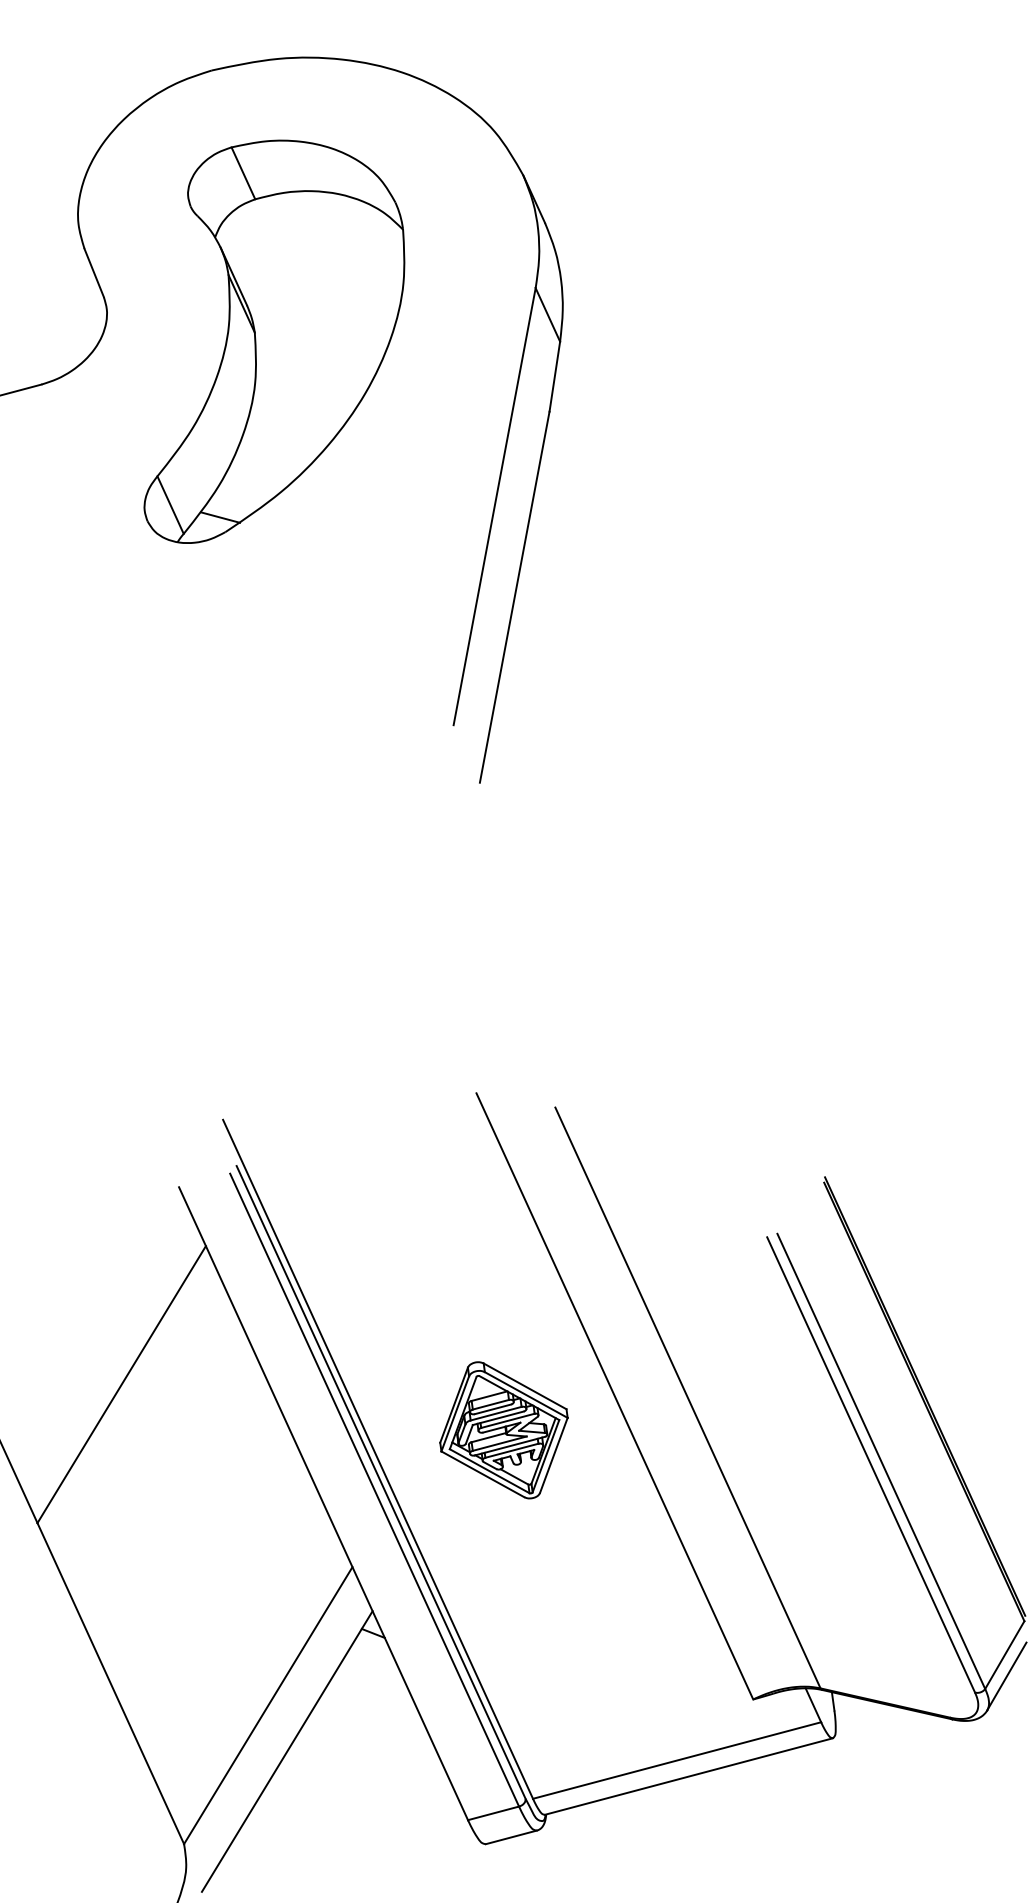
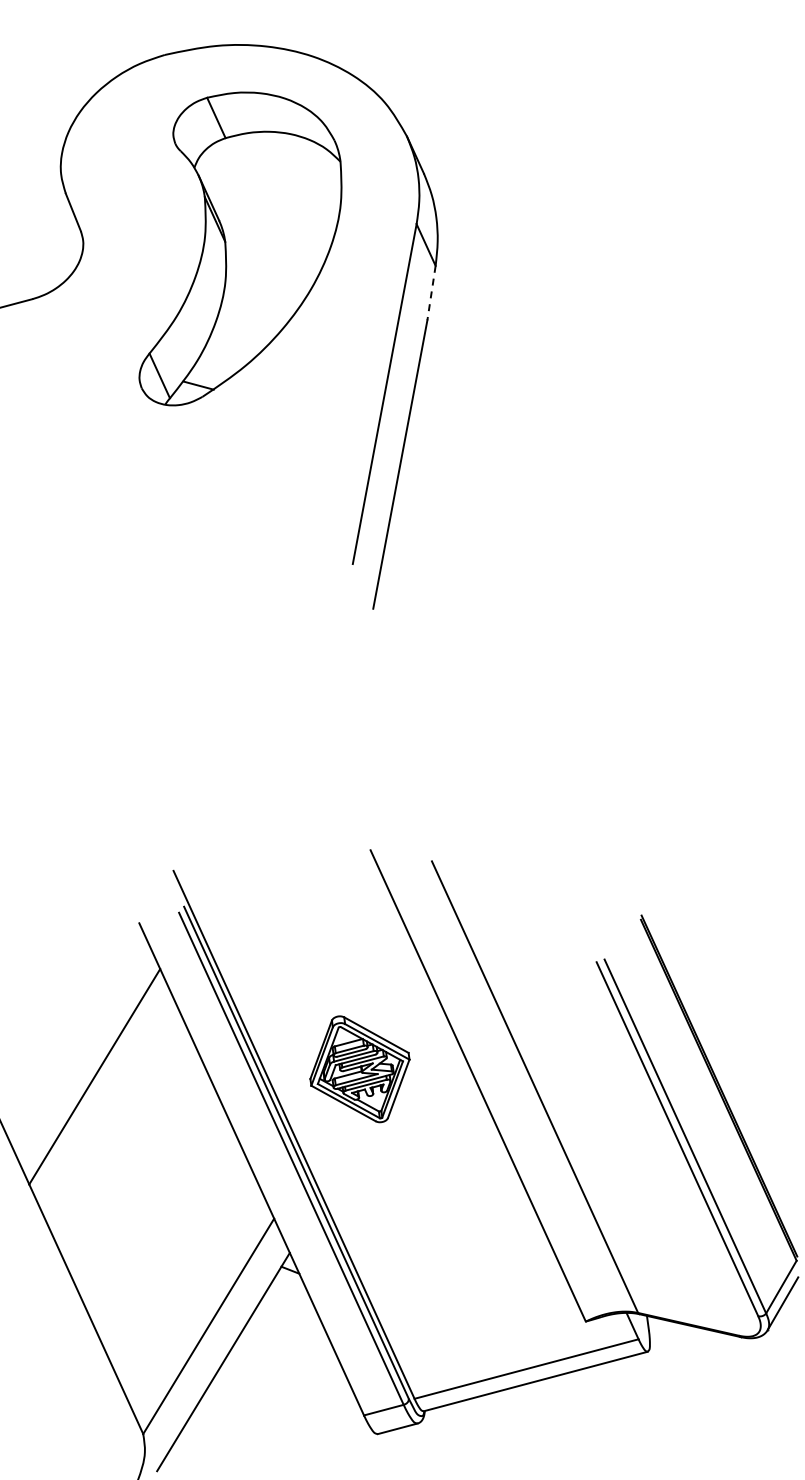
part: (274, 341) -> (240, 248), moved
line: (554, 377) -> (431, 293), solid -> dashed
part: (503, 1430) -> (359, 1069), moved

